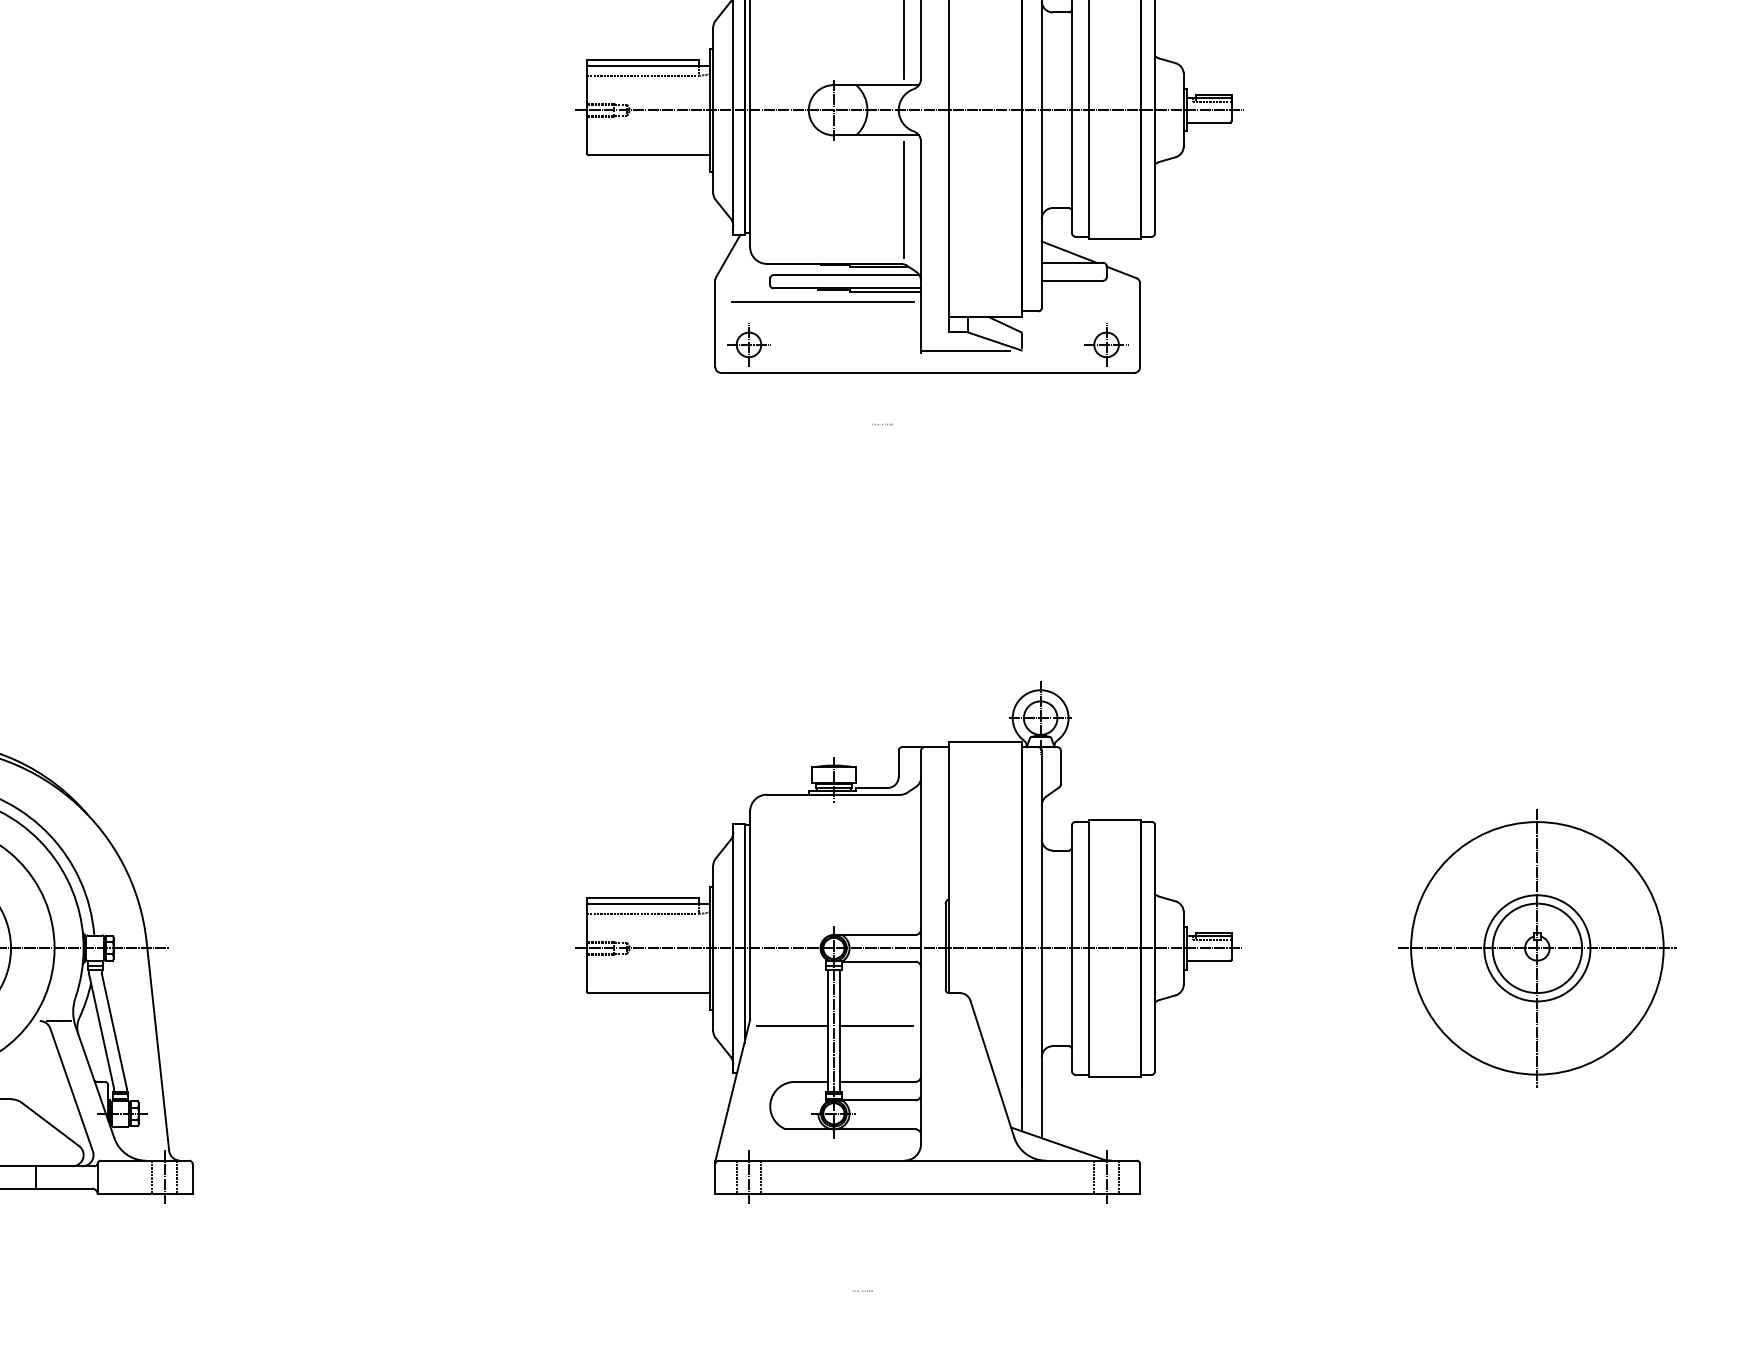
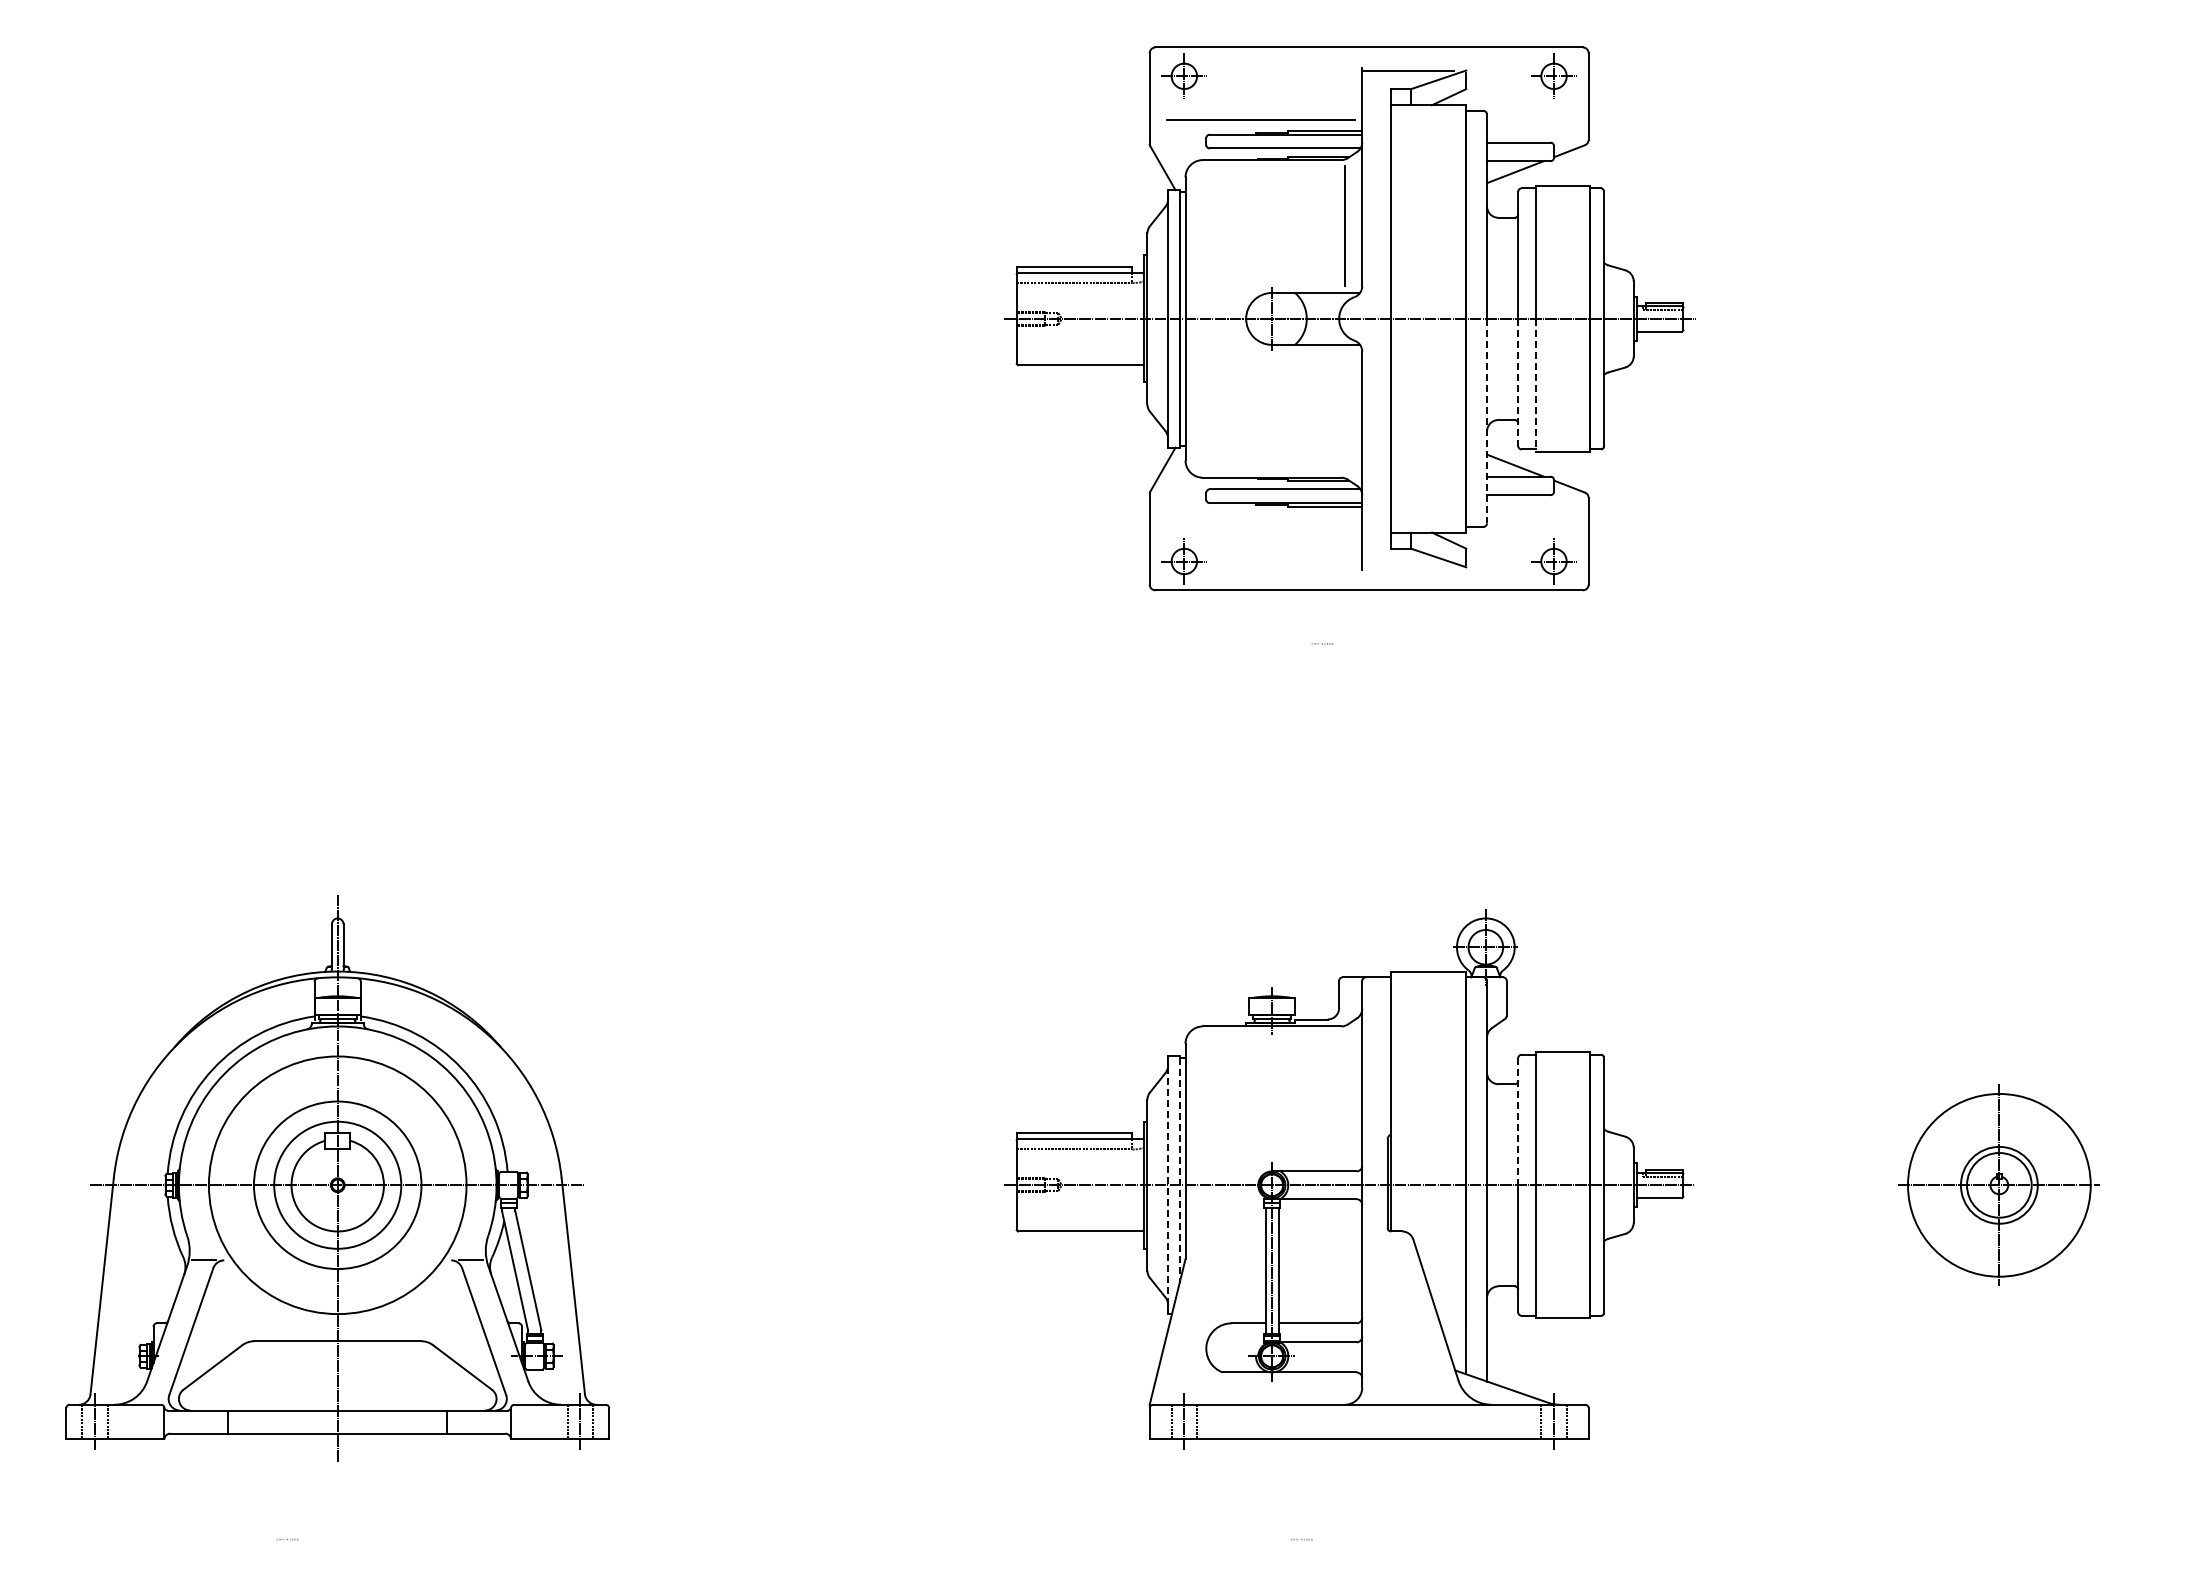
line: (1072, 171) -> (1518, 382), solid -> dashed
line: (1088, 174) -> (1535, 385), solid -> dashed
line: (903, 199) -> (1344, 411), removed
line: (1042, 209) -> (1487, 421), solid -> dashed
line: (822, 302) -> (1260, 517), removed
line: (965, 350) -> (1408, 567), removed
line: (1072, 886) -> (1518, 1121), solid -> dashed
line: (744, 934) -> (1179, 1170), solid -> dashed
line: (733, 948) -> (1168, 1185), solid -> dashed
part: (1537, 948) -> (1999, 1185), size x0.7
line: (791, 1025) -> (1228, 1265), removed
line: (875, 1025) -> (1315, 1265), removed

